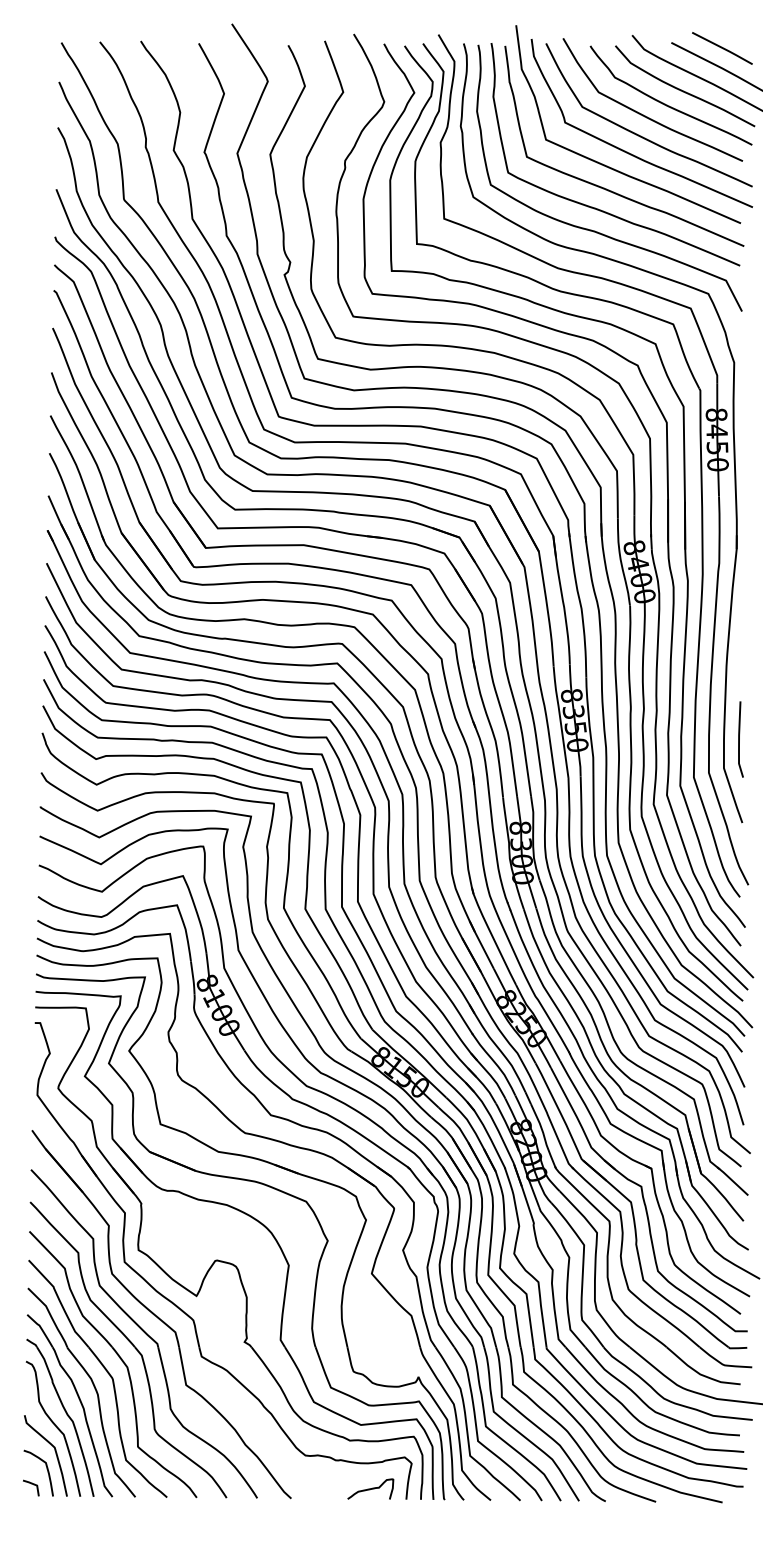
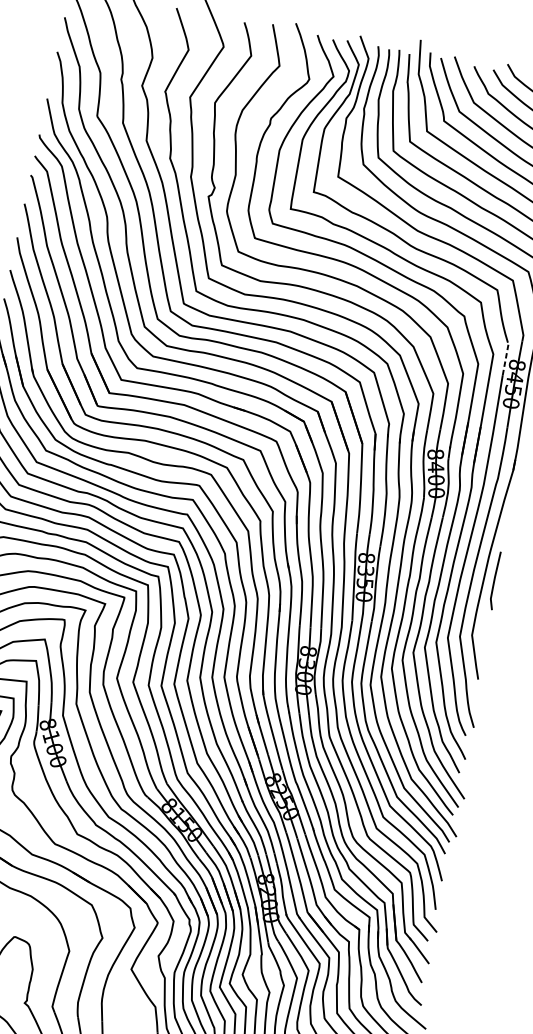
line: (700, 409) -> (505, 358), solid -> dashed
line: (739, 739) -> (494, 580), moved

